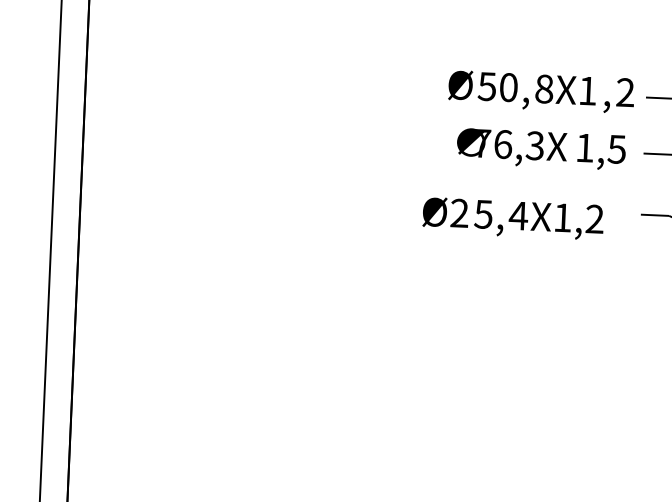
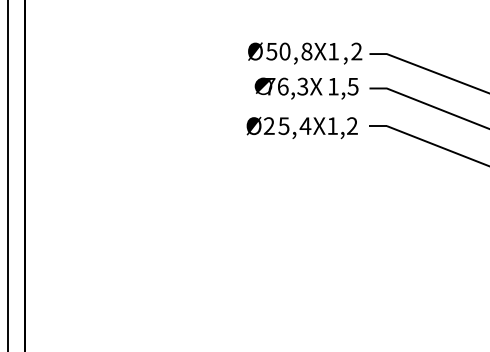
text: (511, 219) -> (301, 128), moved

